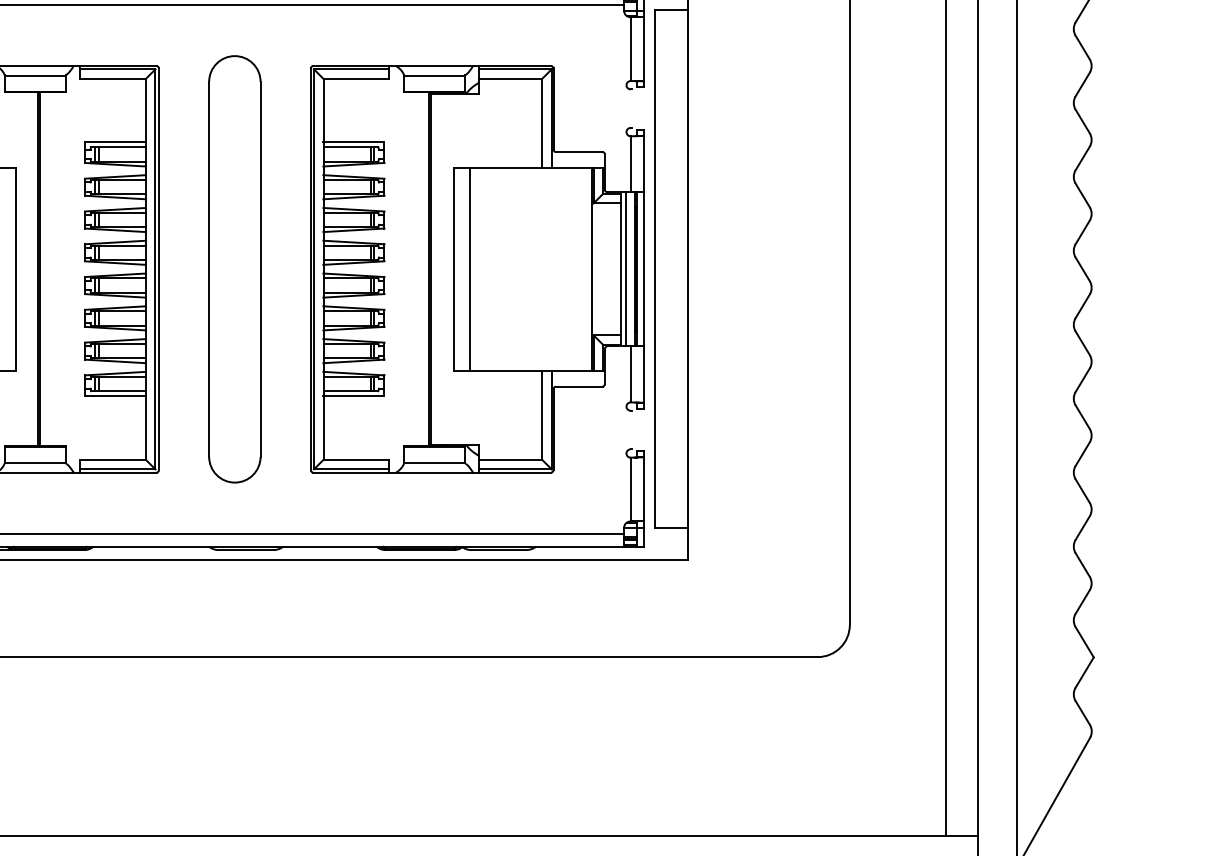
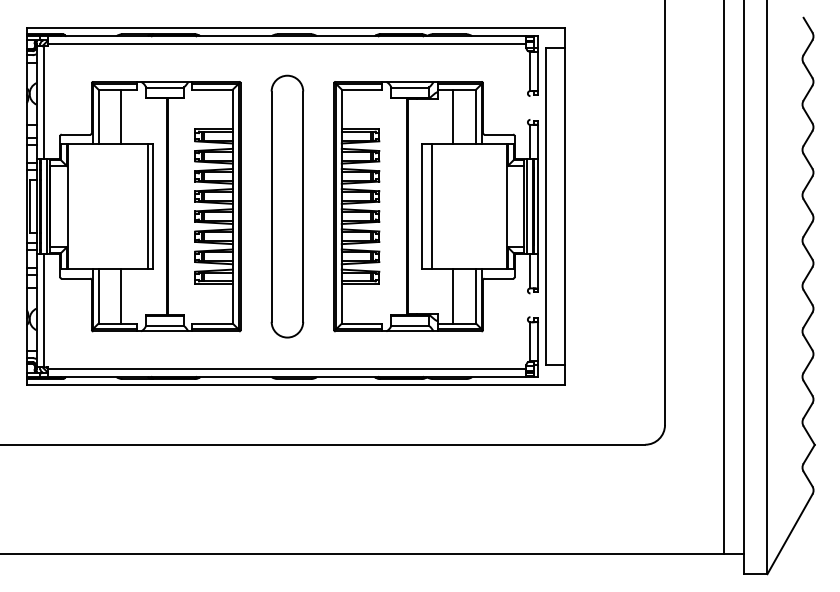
line: (505, 122) -> (453, 116), added
line: (6, 269) -> (147, 206), added
line: (505, 414) -> (453, 295), added

